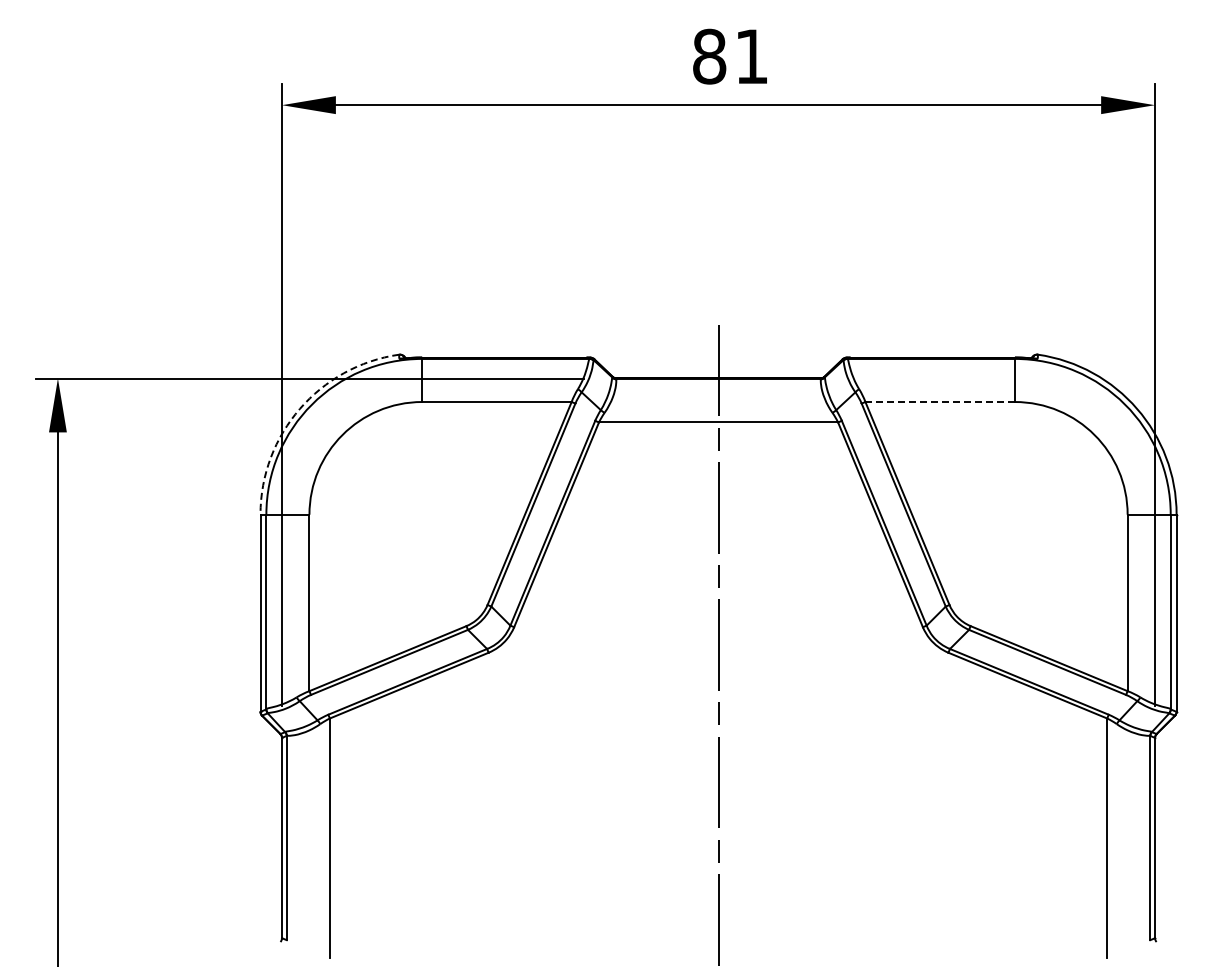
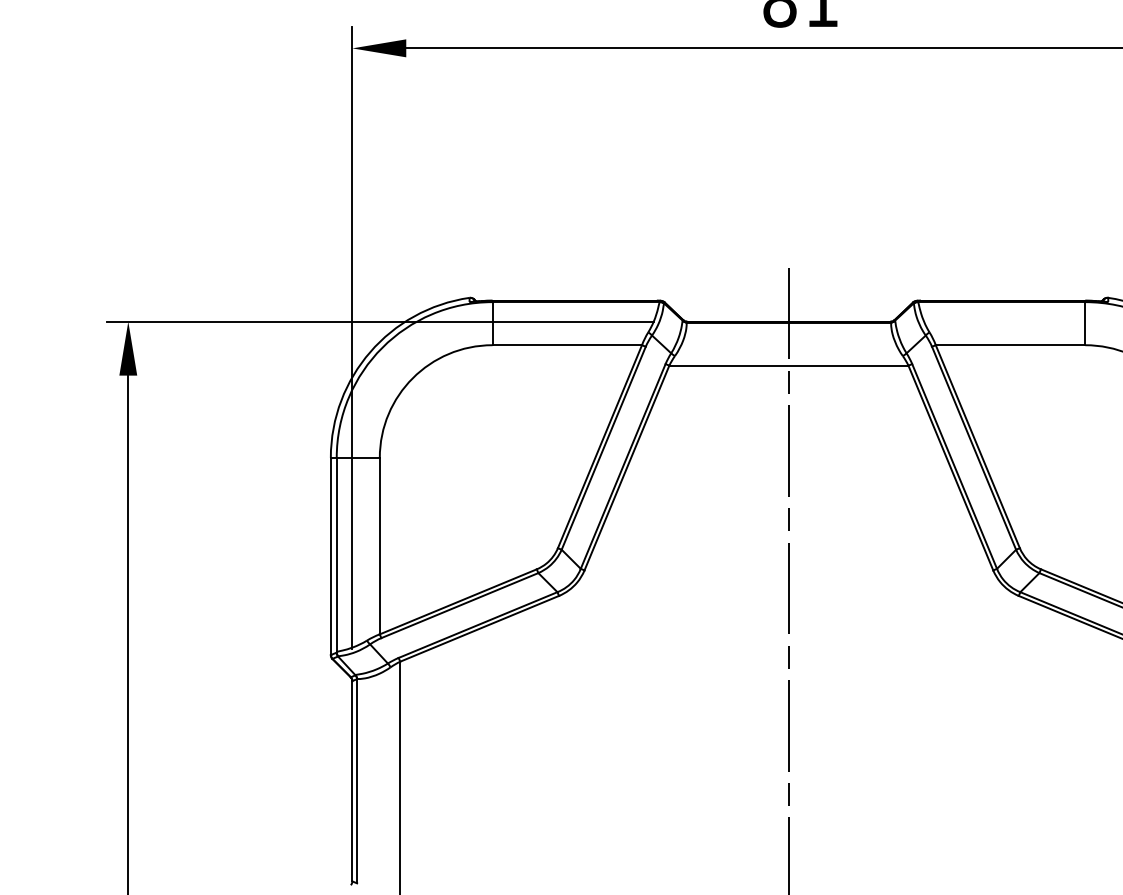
line: (940, 402) -> (1010, 345), dashed -> solid
arc: (299, 408) -> (369, 351), dashed -> solid

